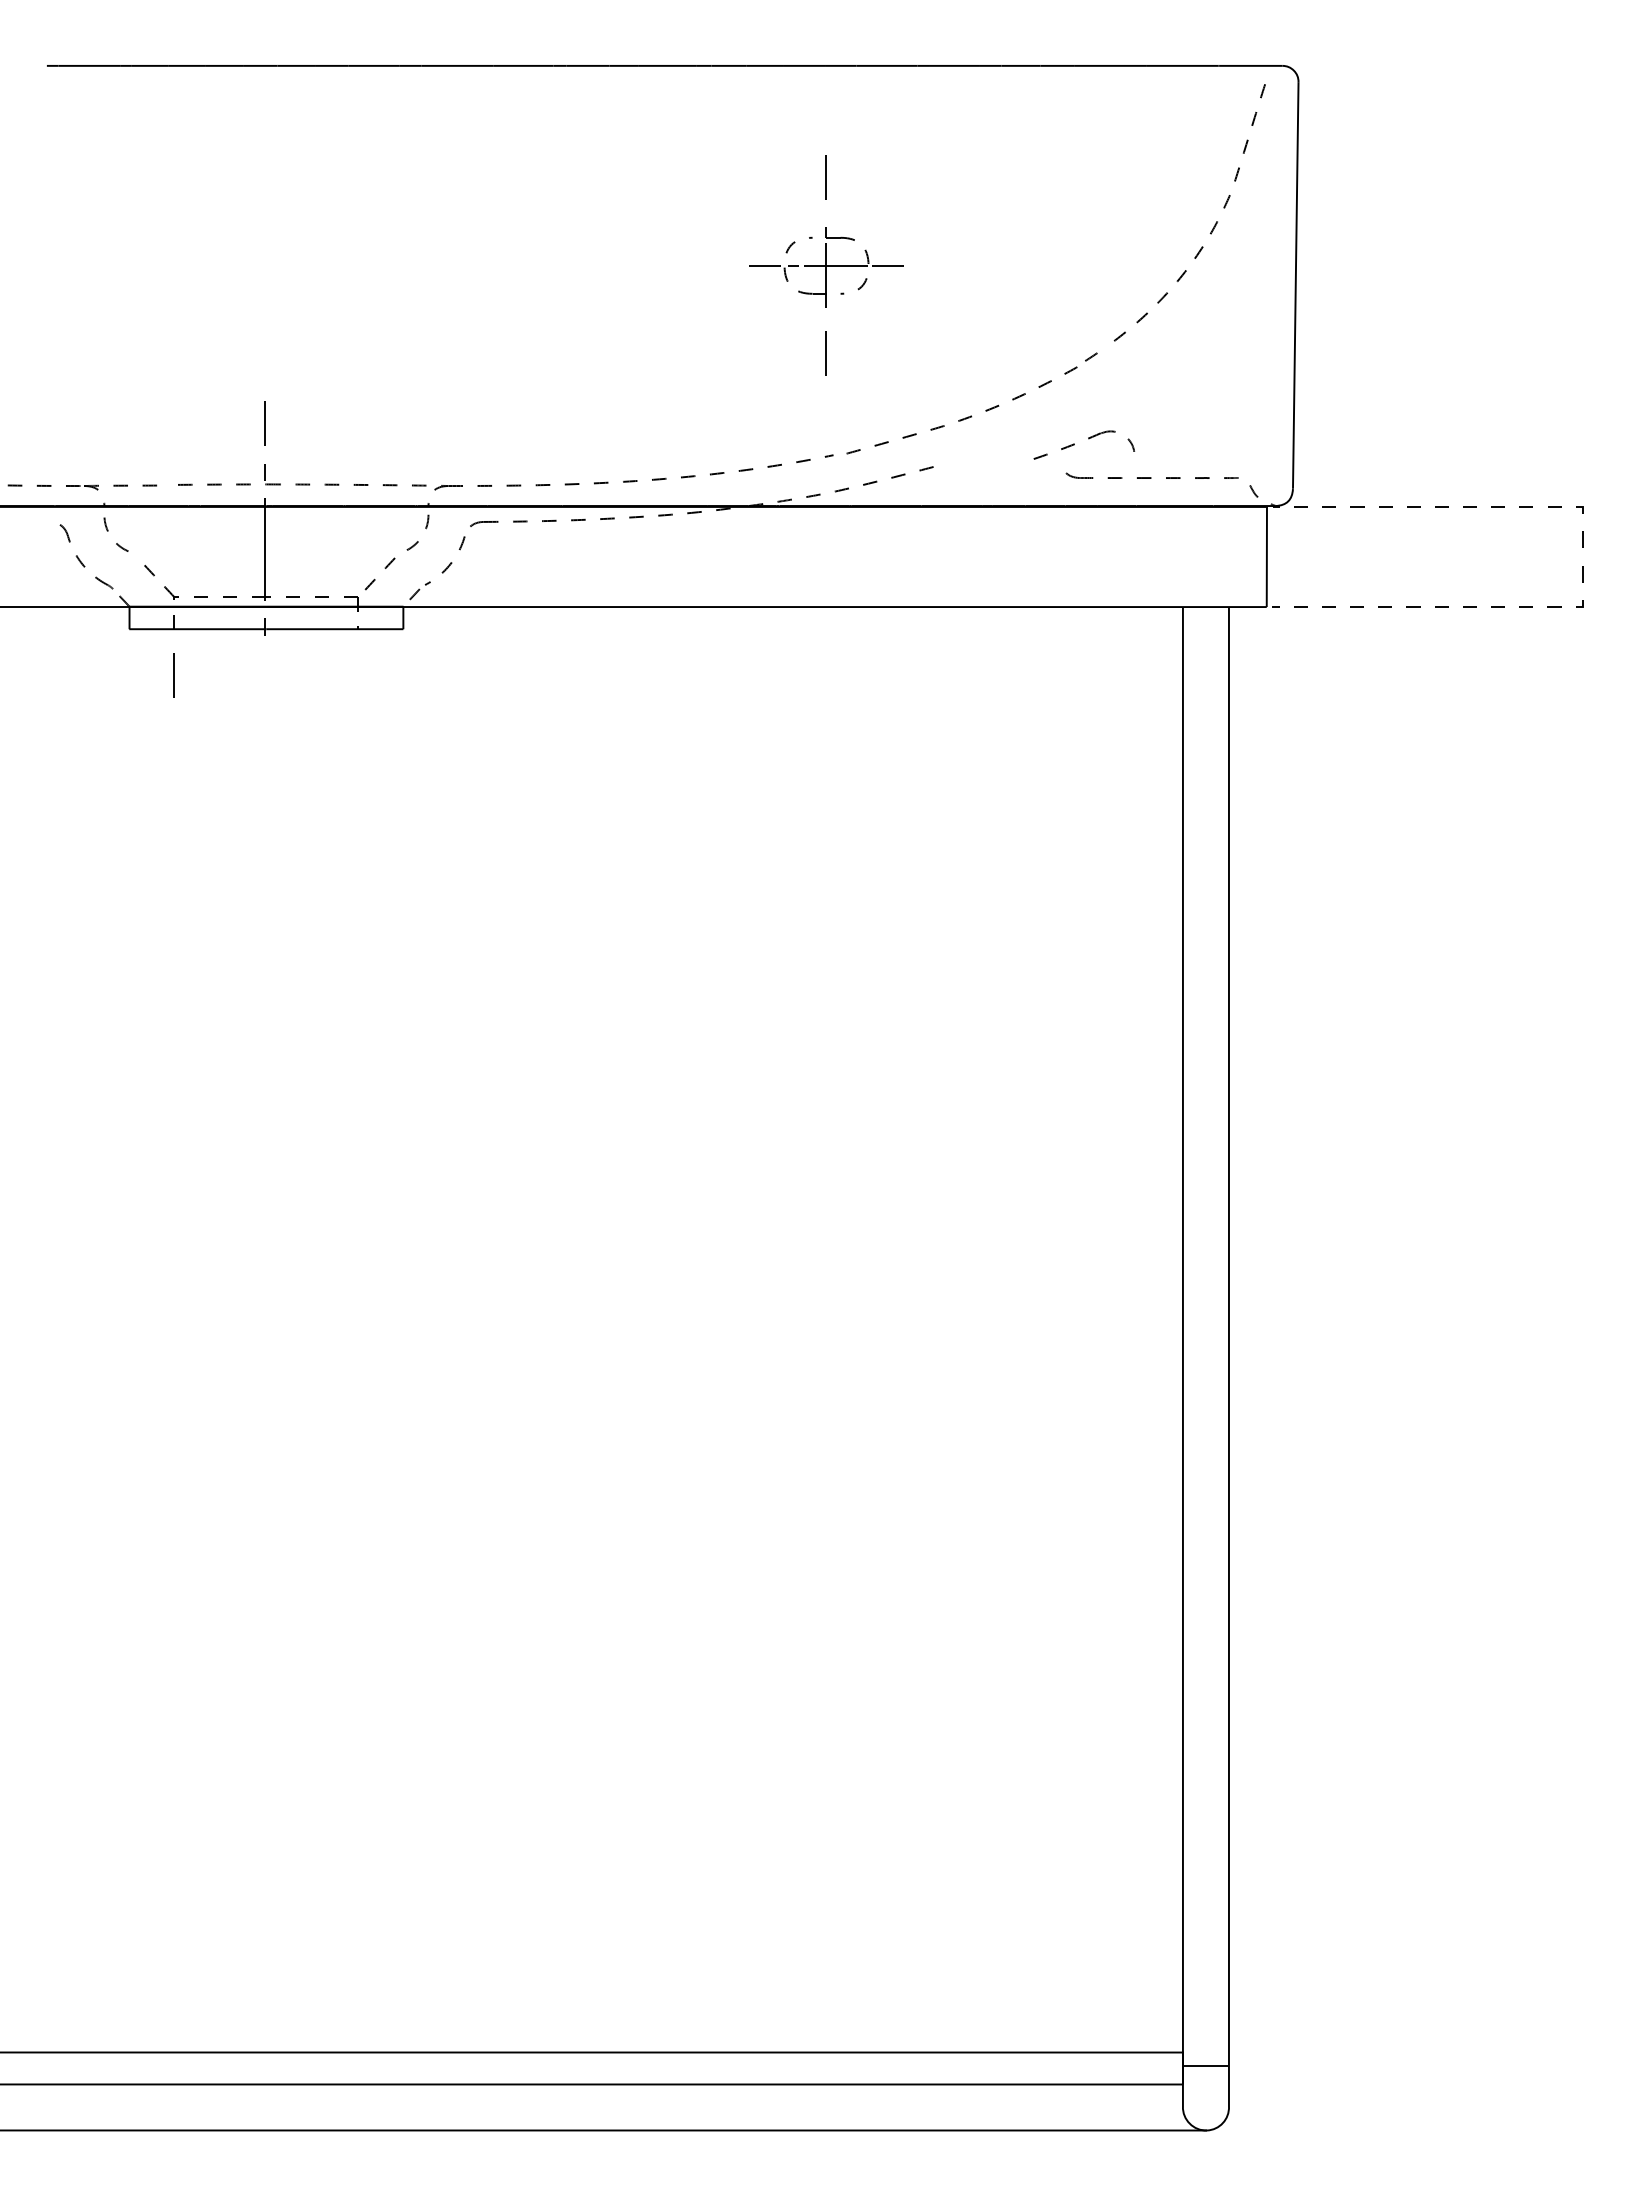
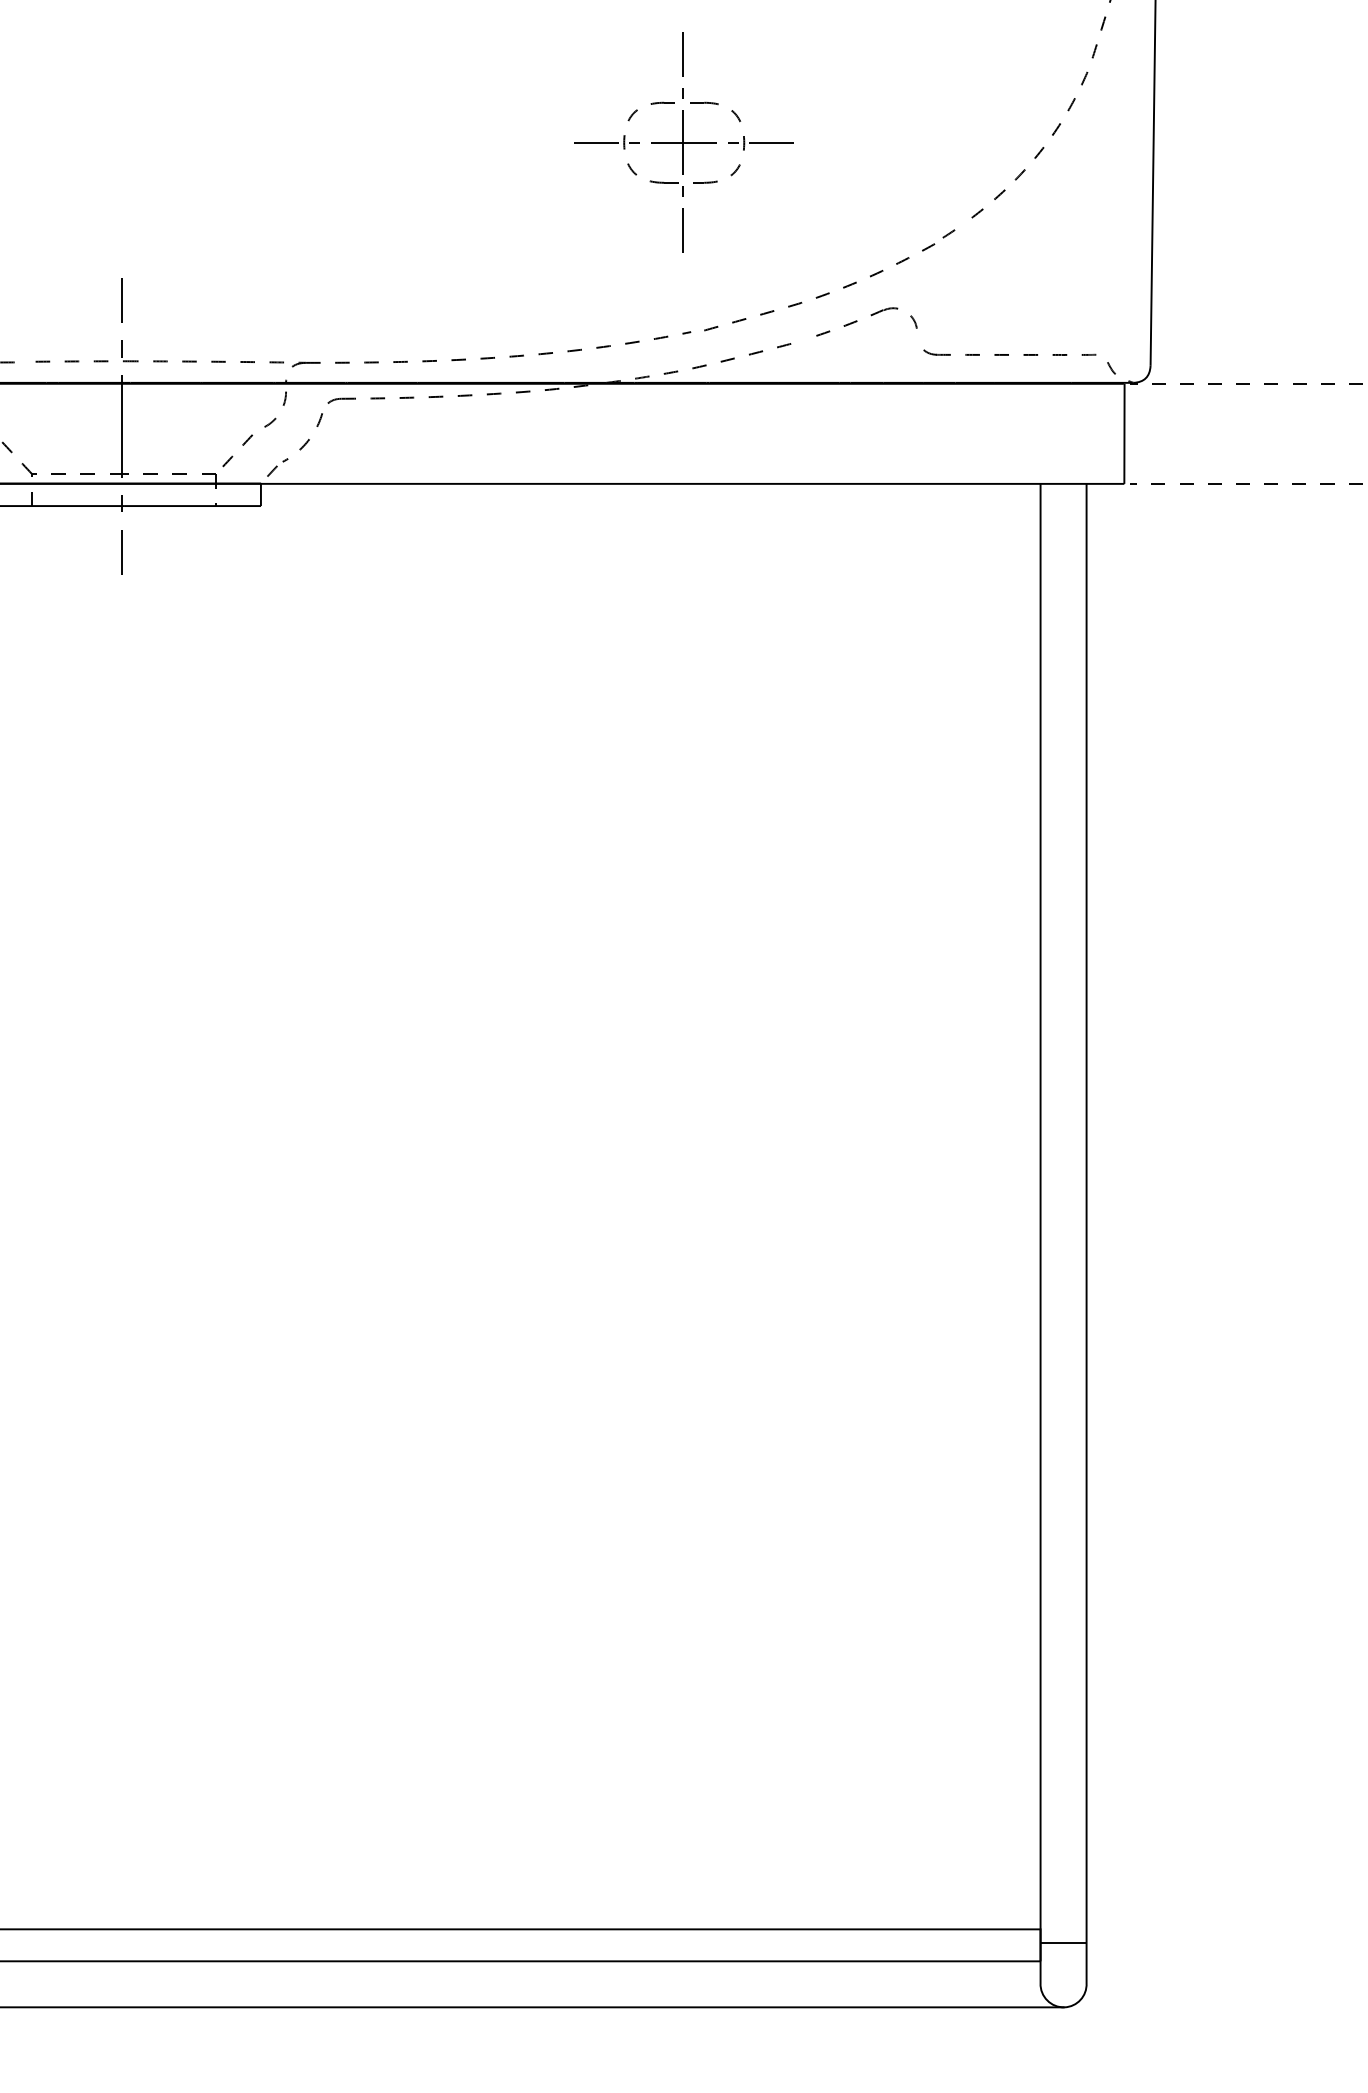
part: (826, 265) -> (684, 142), size x1.43
part: (1088, 439) -> (871, 316), moved
line: (173, 675) -> (122, 552), moved

